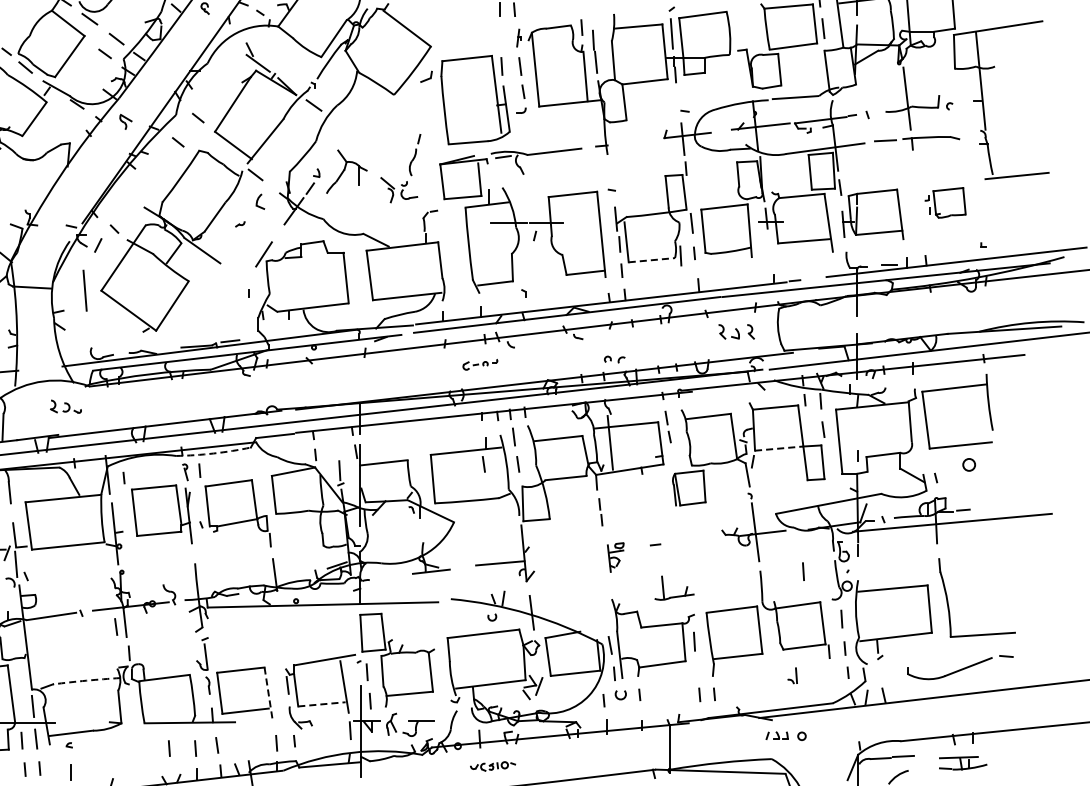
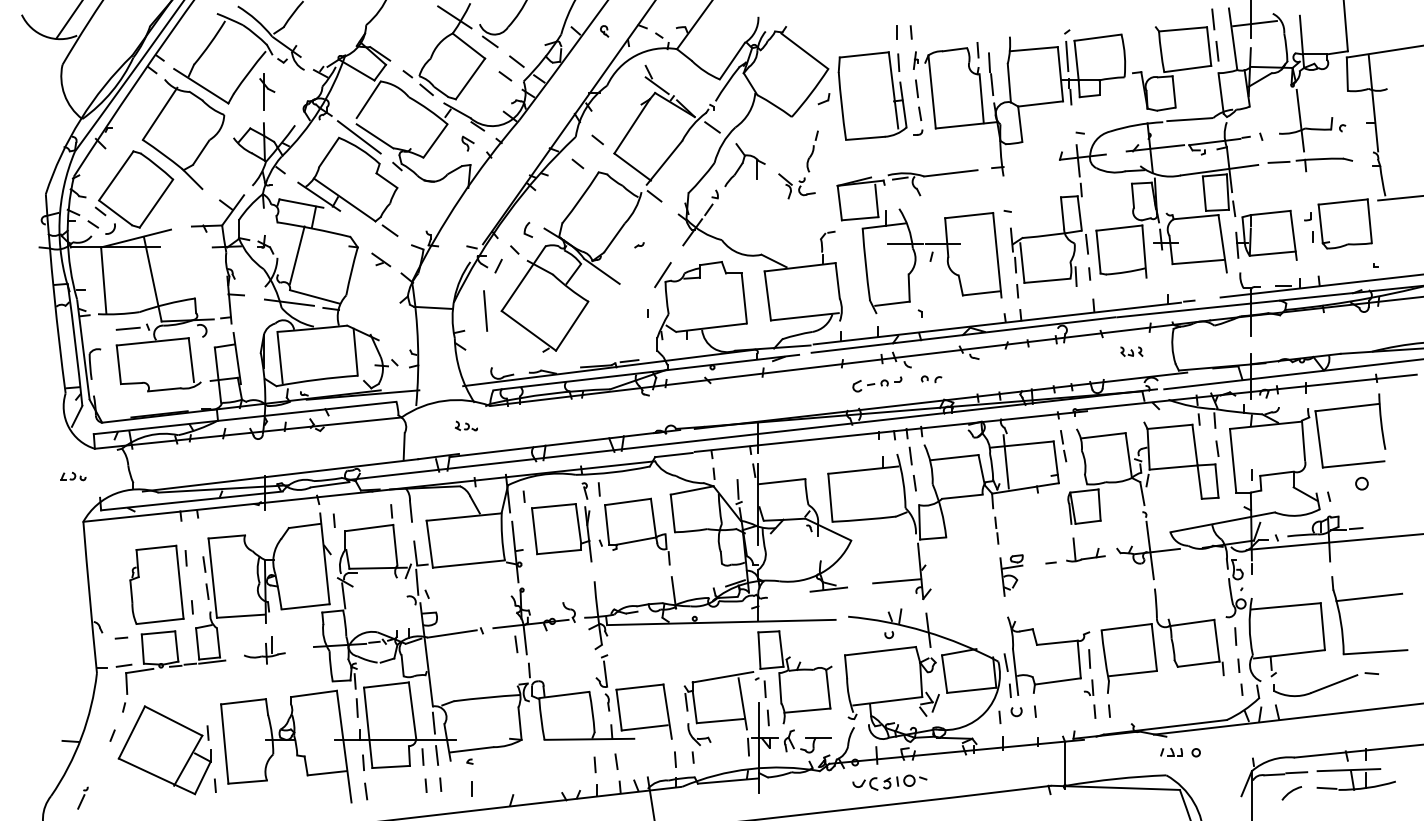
part: (475, 99) -> (872, 95), moved
part: (125, 121) -> (467, 143), moved
part: (408, 168) -> (806, 164), moved
part: (346, 172) -> (744, 165), moved
part: (259, 201) -> (527, 229), moved
part: (945, 202) -> (1338, 223), size x1.67
line: (651, 259) -> (1047, 280), dashed -> solid
part: (736, 331) -> (1131, 351), size x0.62
part: (614, 359) -> (931, 379), moved
part: (480, 364) -> (877, 384), size x1.43
part: (64, 406) -> (465, 425), size x0.71
line: (780, 448) -> (1174, 467), dashed -> solid
arc: (214, 453) -> (613, 472), dashed -> solid
line: (483, 464) -> (880, 483), removed
part: (615, 557) -> (1011, 575), size x1.43
line: (803, 571) -> (1197, 589), removed
line: (976, 579) -> (1369, 597), added
part: (675, 595) -> (1086, 557), moved
part: (960, 667) -> (1326, 684), moved
part: (792, 675) -> (1088, 687), moved
arc: (87, 680) -> (487, 697), dashed -> solid
line: (268, 695) -> (667, 712), dashed -> solid
line: (322, 704) -> (720, 721), dashed -> solid
line: (168, 748) -> (568, 764), removed
part: (962, 763) -> (1355, 779), size x1.67
part: (492, 766) -> (889, 782), size x1.67

